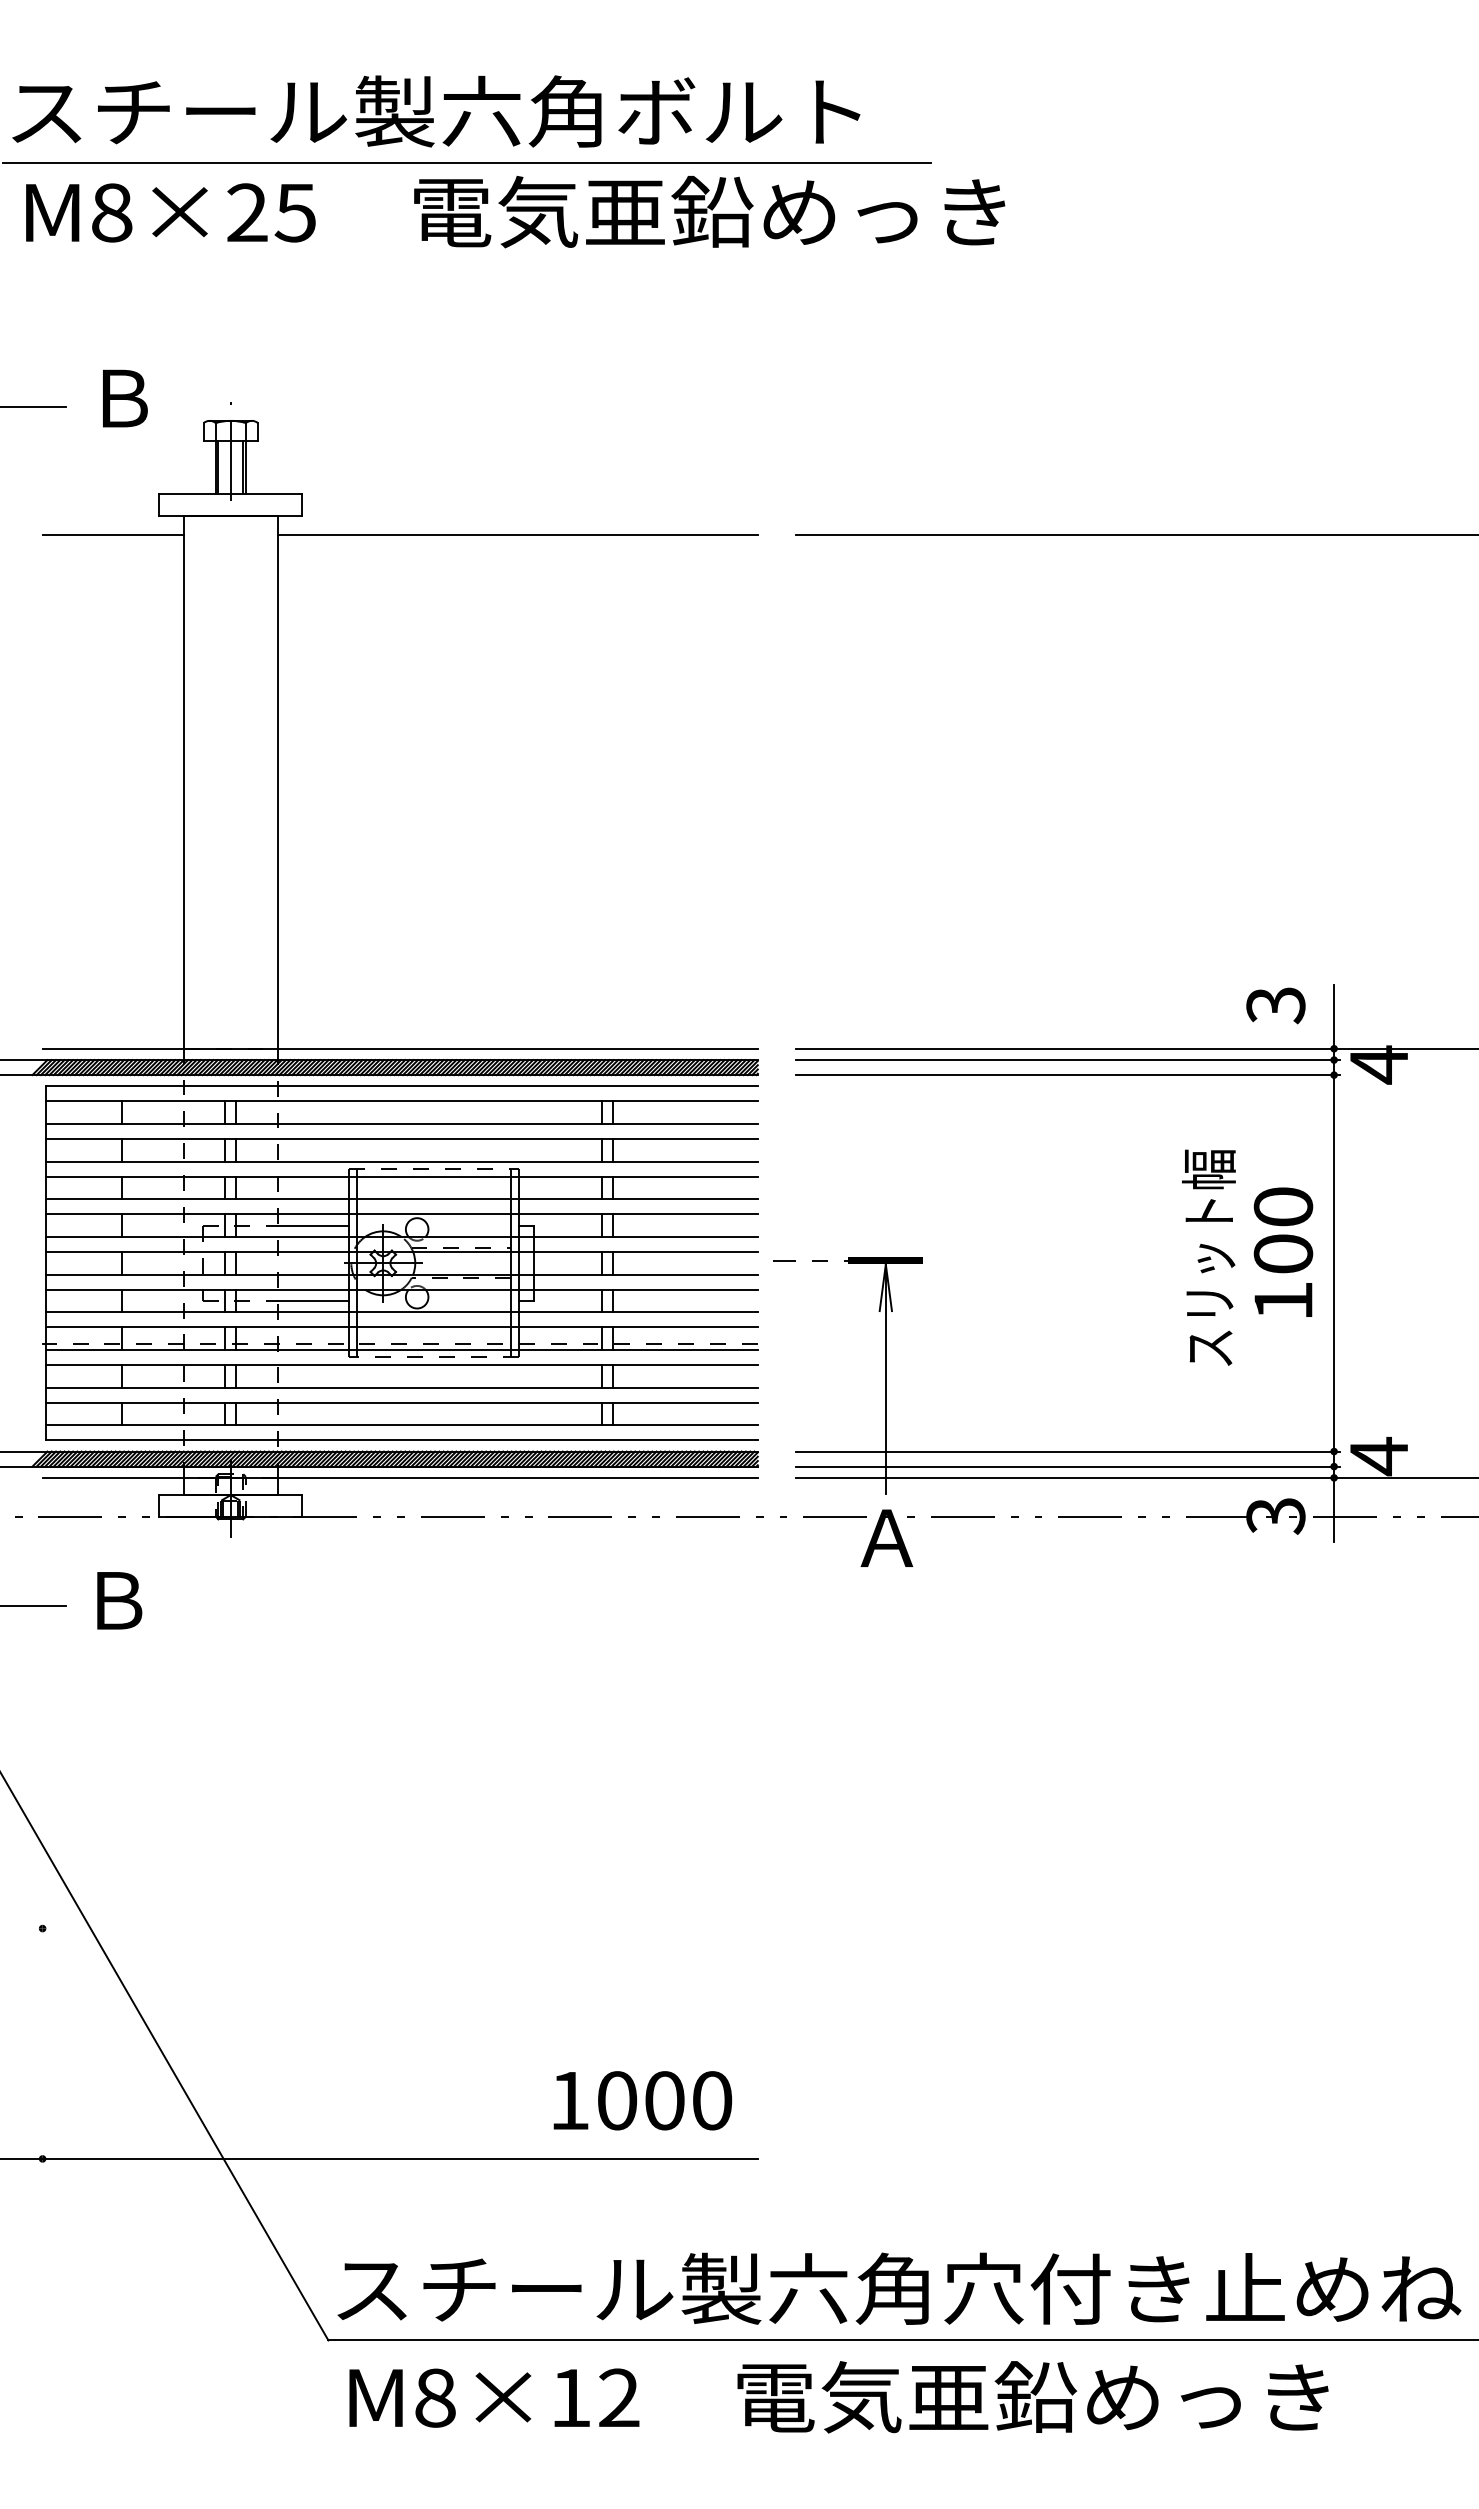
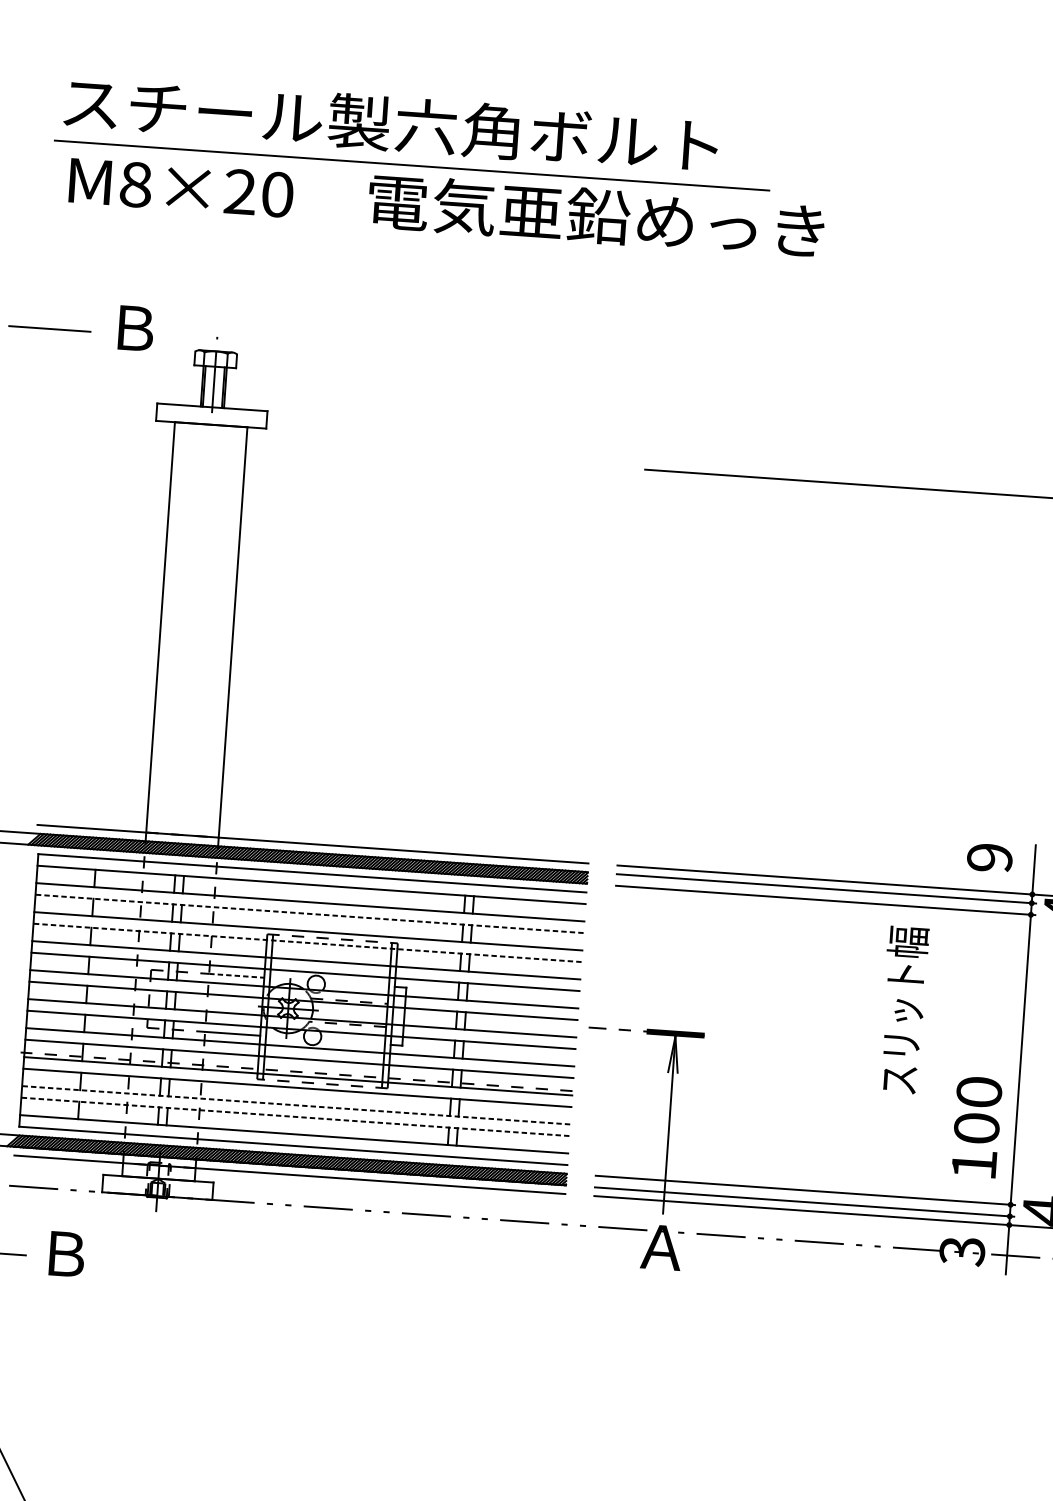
text: (295, 212) -> (277, 194), M8×25 -> M8×20
line: (112, 534) -> (119, 432), removed
line: (517, 534) -> (431, 454), removed
text: (1275, 1005) -> (989, 858), 3 -> 9
line: (402, 1139) -> (309, 914), solid -> dashed
line: (402, 1176) -> (307, 942), solid -> dashed
line: (313, 1225) -> (236, 975), solid -> dashed
text: (1283, 1251) -> (976, 1126), moved
text: (1208, 1257) -> (903, 1009), moved
line: (402, 1387) -> (296, 1105), solid -> dashed
line: (402, 1402) -> (295, 1116), solid -> dashed

